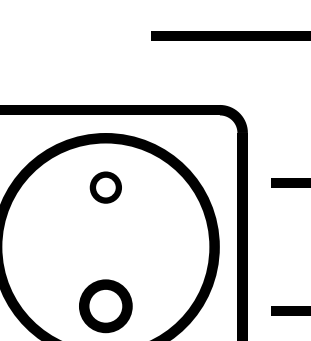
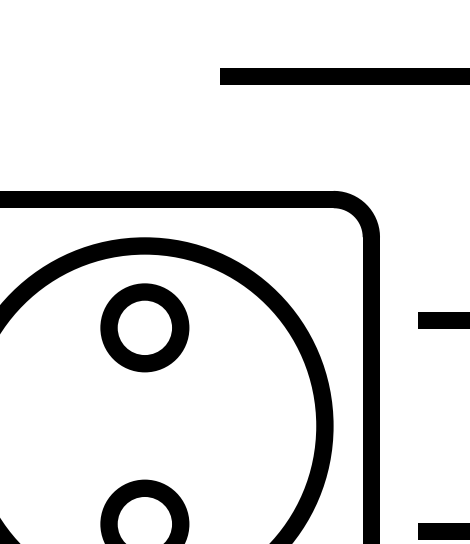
part: (105, 187) -> (144, 327), size x1.67

